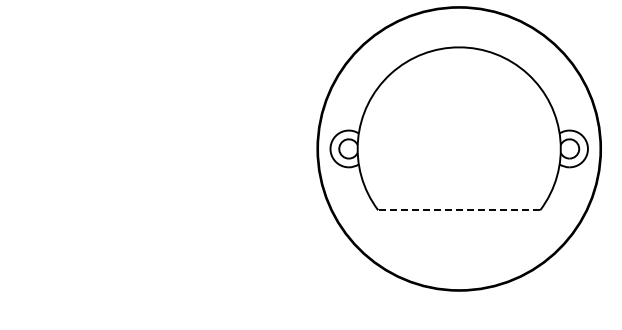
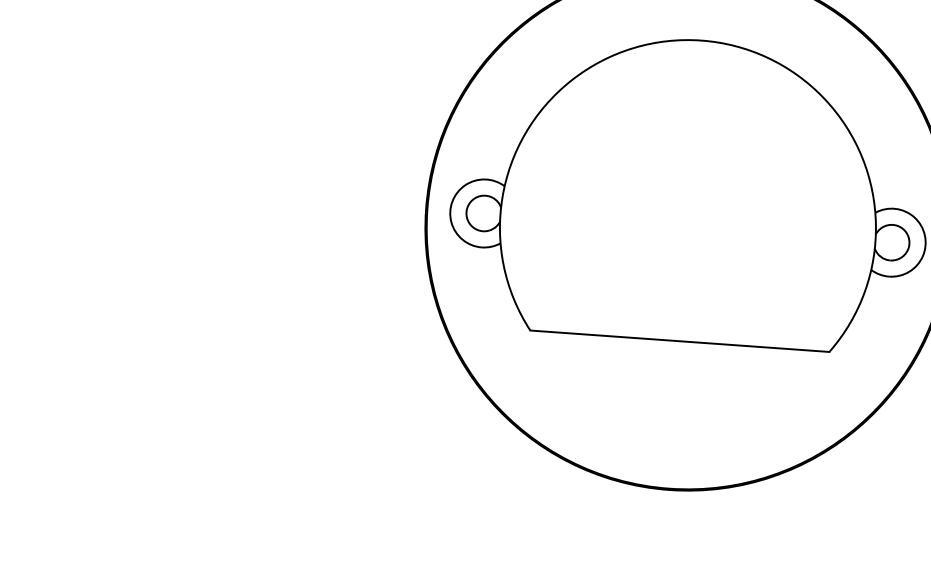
line: (458, 210) -> (678, 341), dashed -> solid

